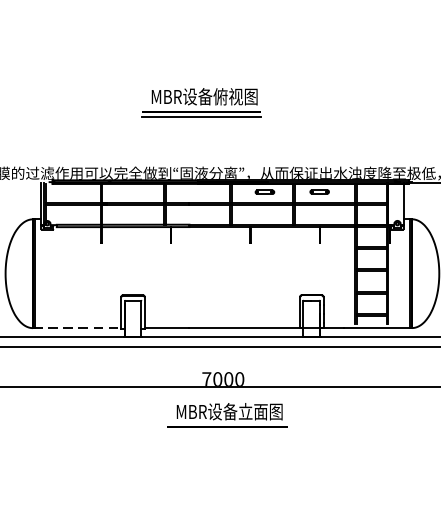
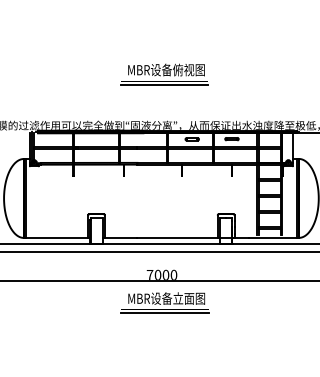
part: (201, 102) -> (164, 74), moved
line: (77, 327) -> (56, 237), dashed -> solid
line: (228, 432) -> (165, 313), added

